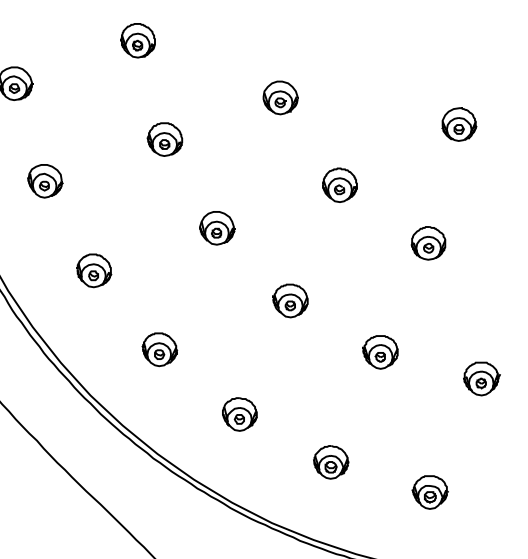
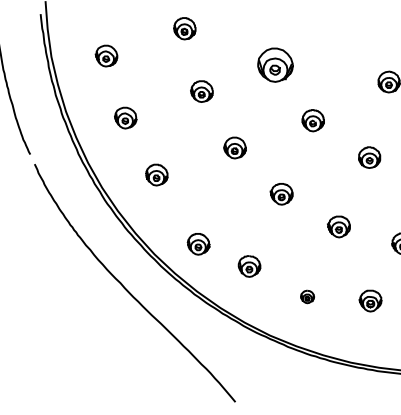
part: (280, 96) -> (275, 64), size x1.6
part: (159, 350) -> (198, 244), moved
part: (330, 461) -> (307, 296), size x0.6
part: (429, 491) -> (370, 300), moved

